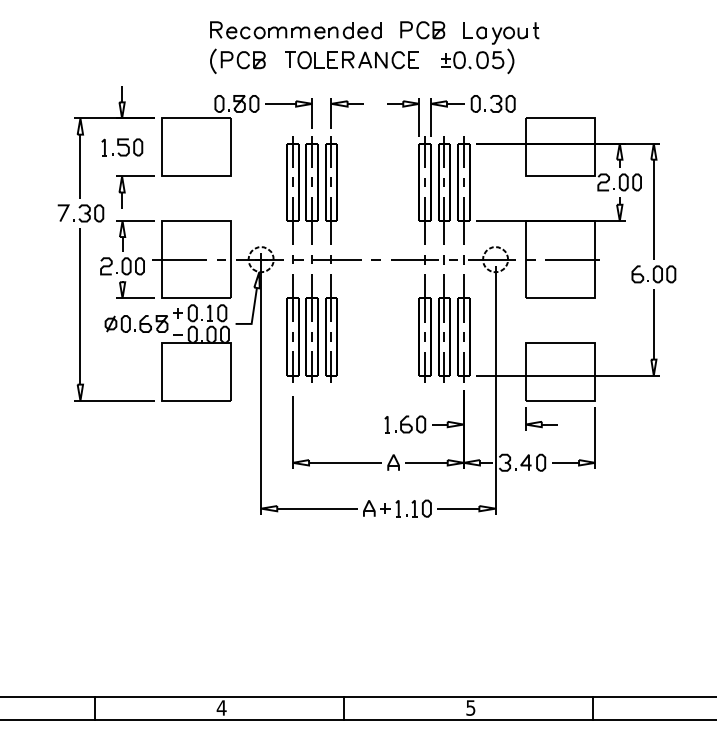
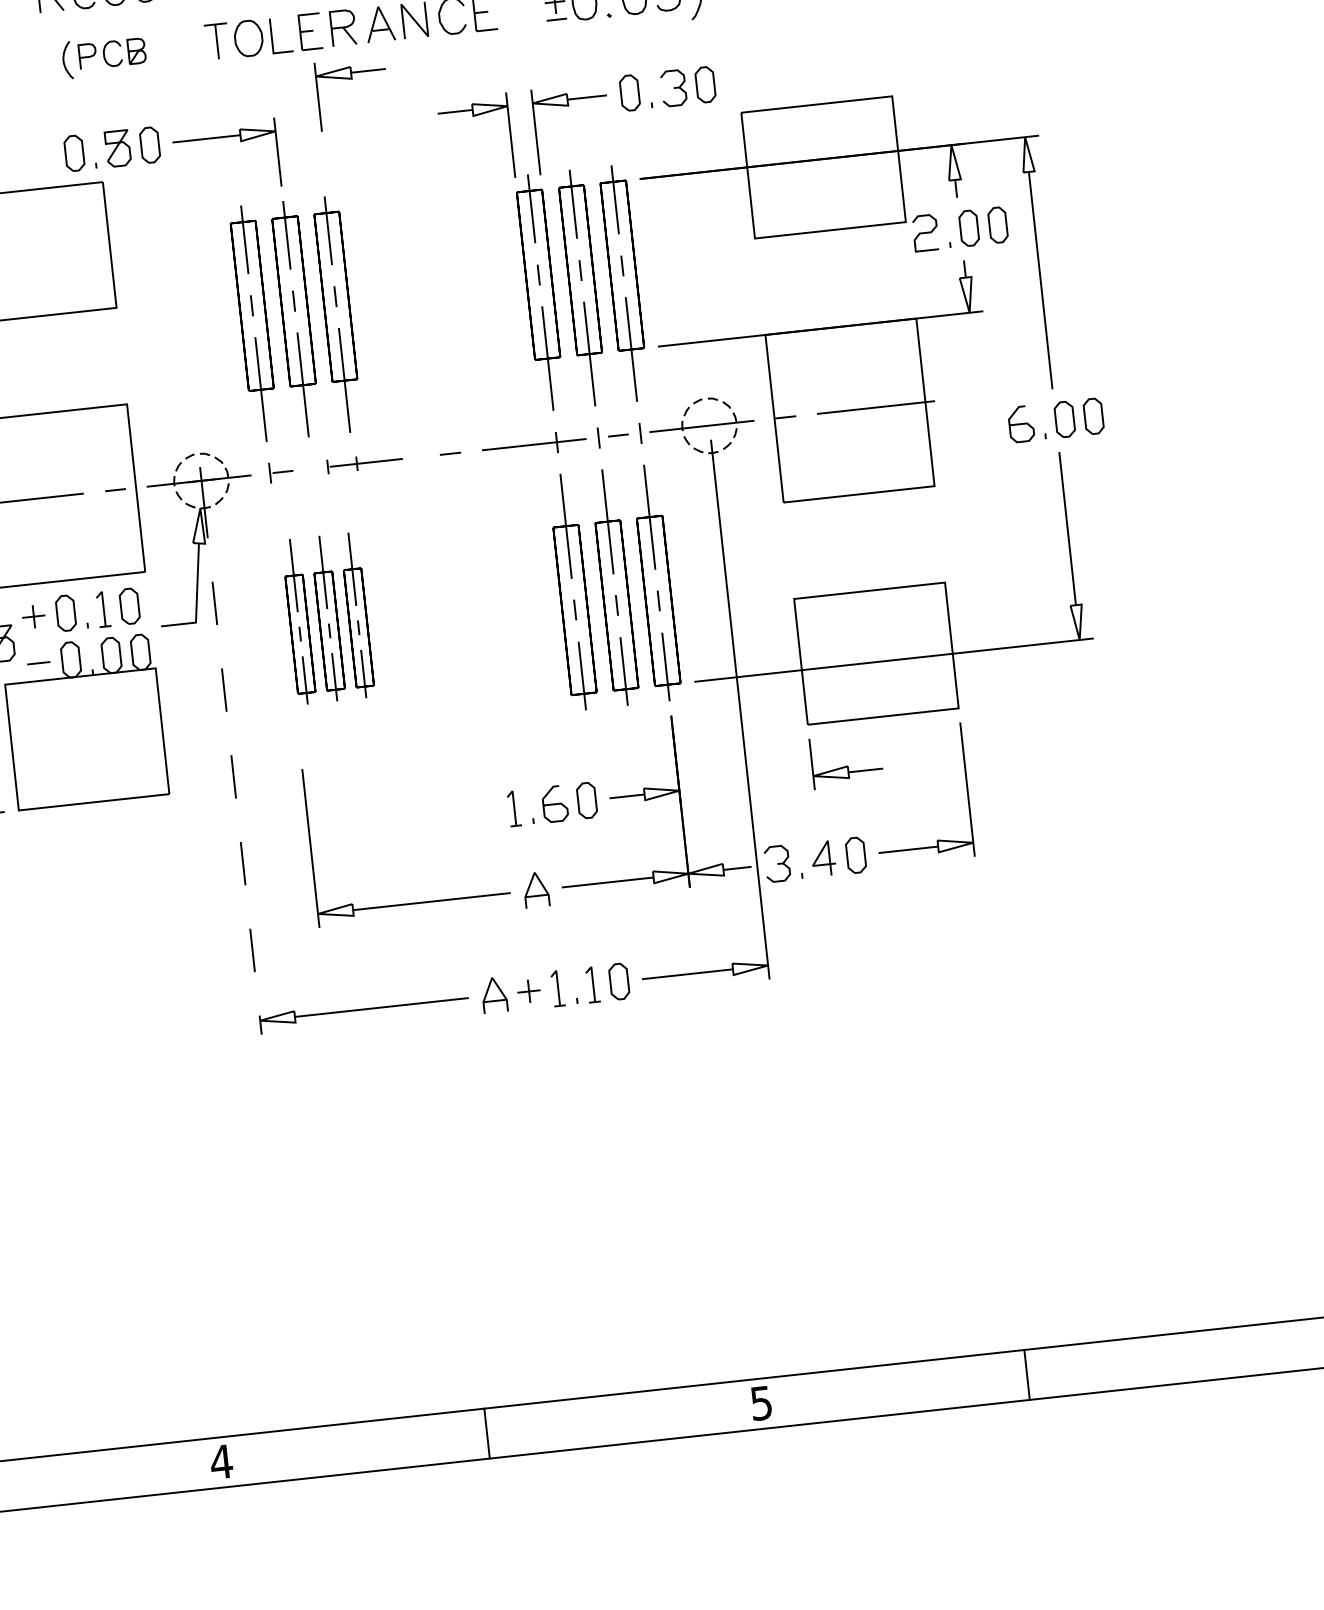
part: (237, 60) -> (103, 54), size x0.7
part: (346, 113) -> (350, 93), moved
part: (336, 259) -> (364, 462), size x0.7
part: (311, 328) -> (326, 618), size x0.7
line: (261, 390) -> (232, 764), solid -> dashed

